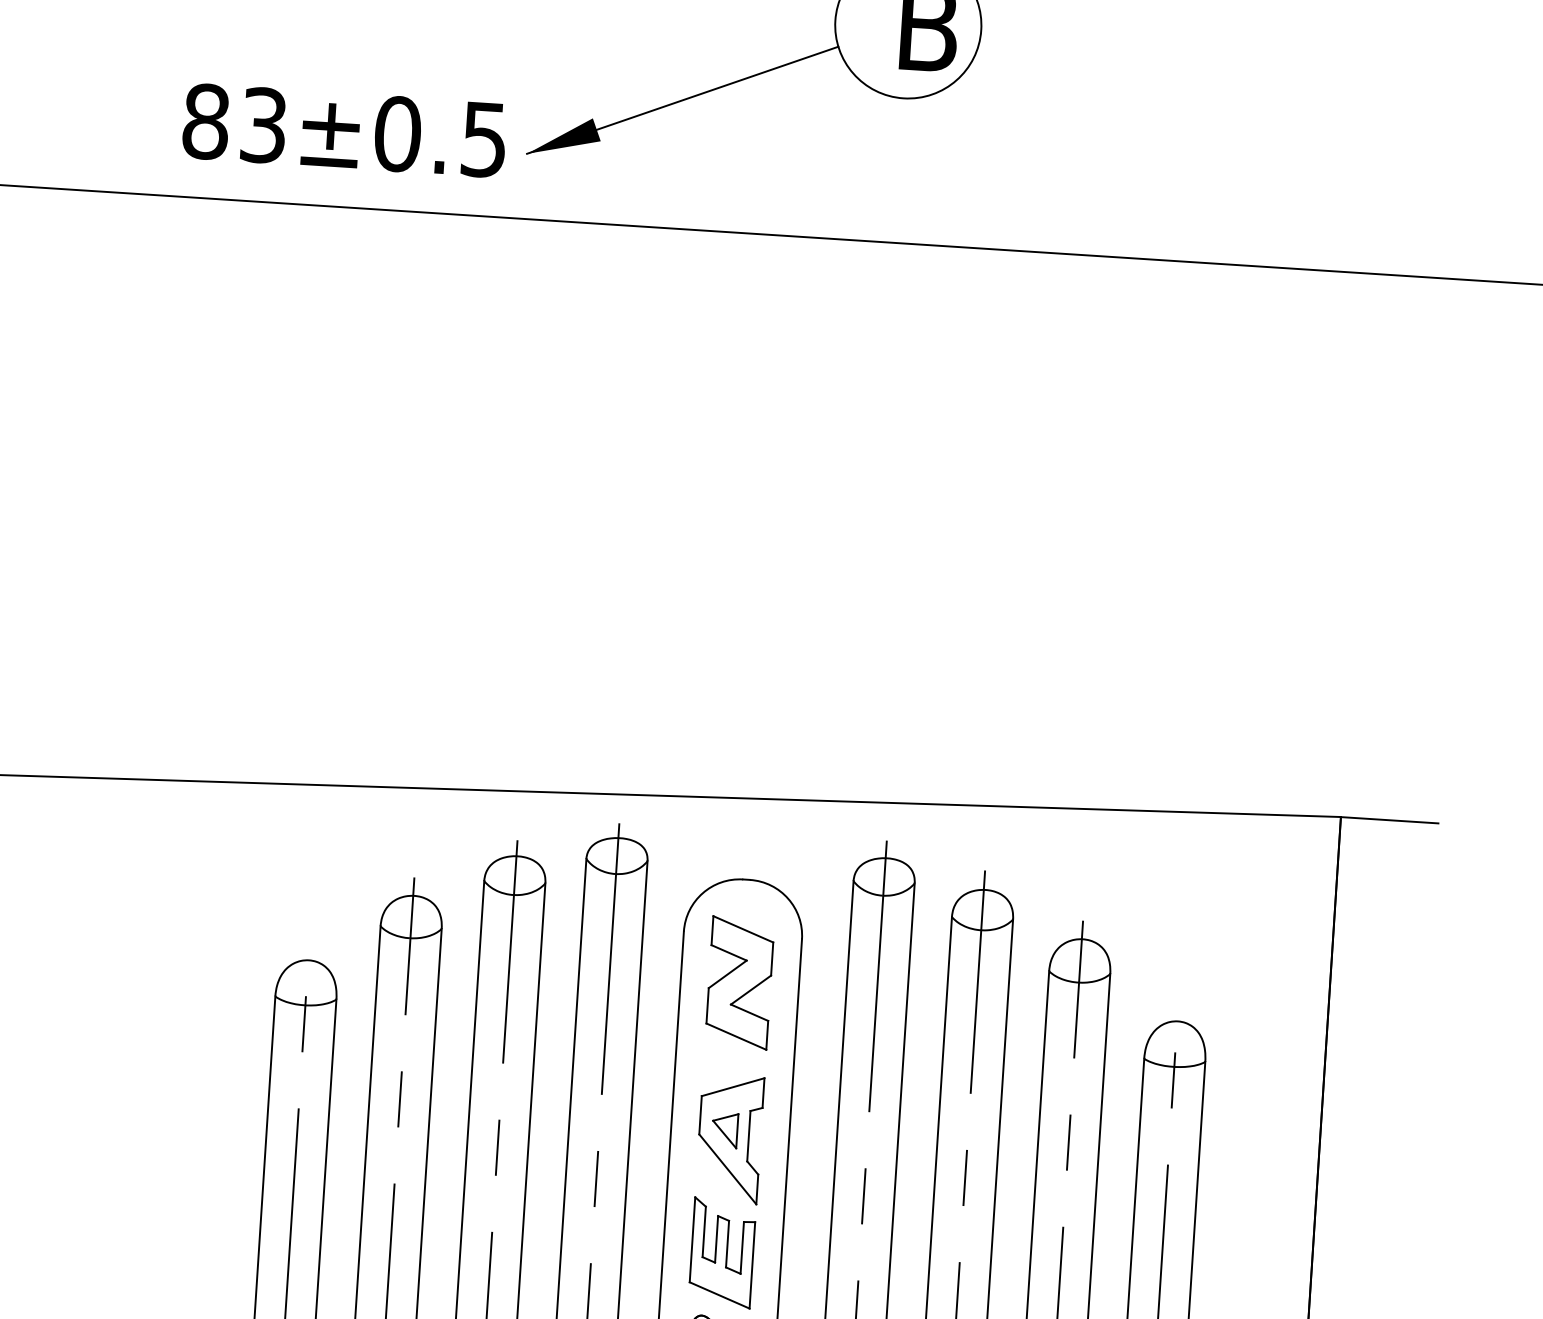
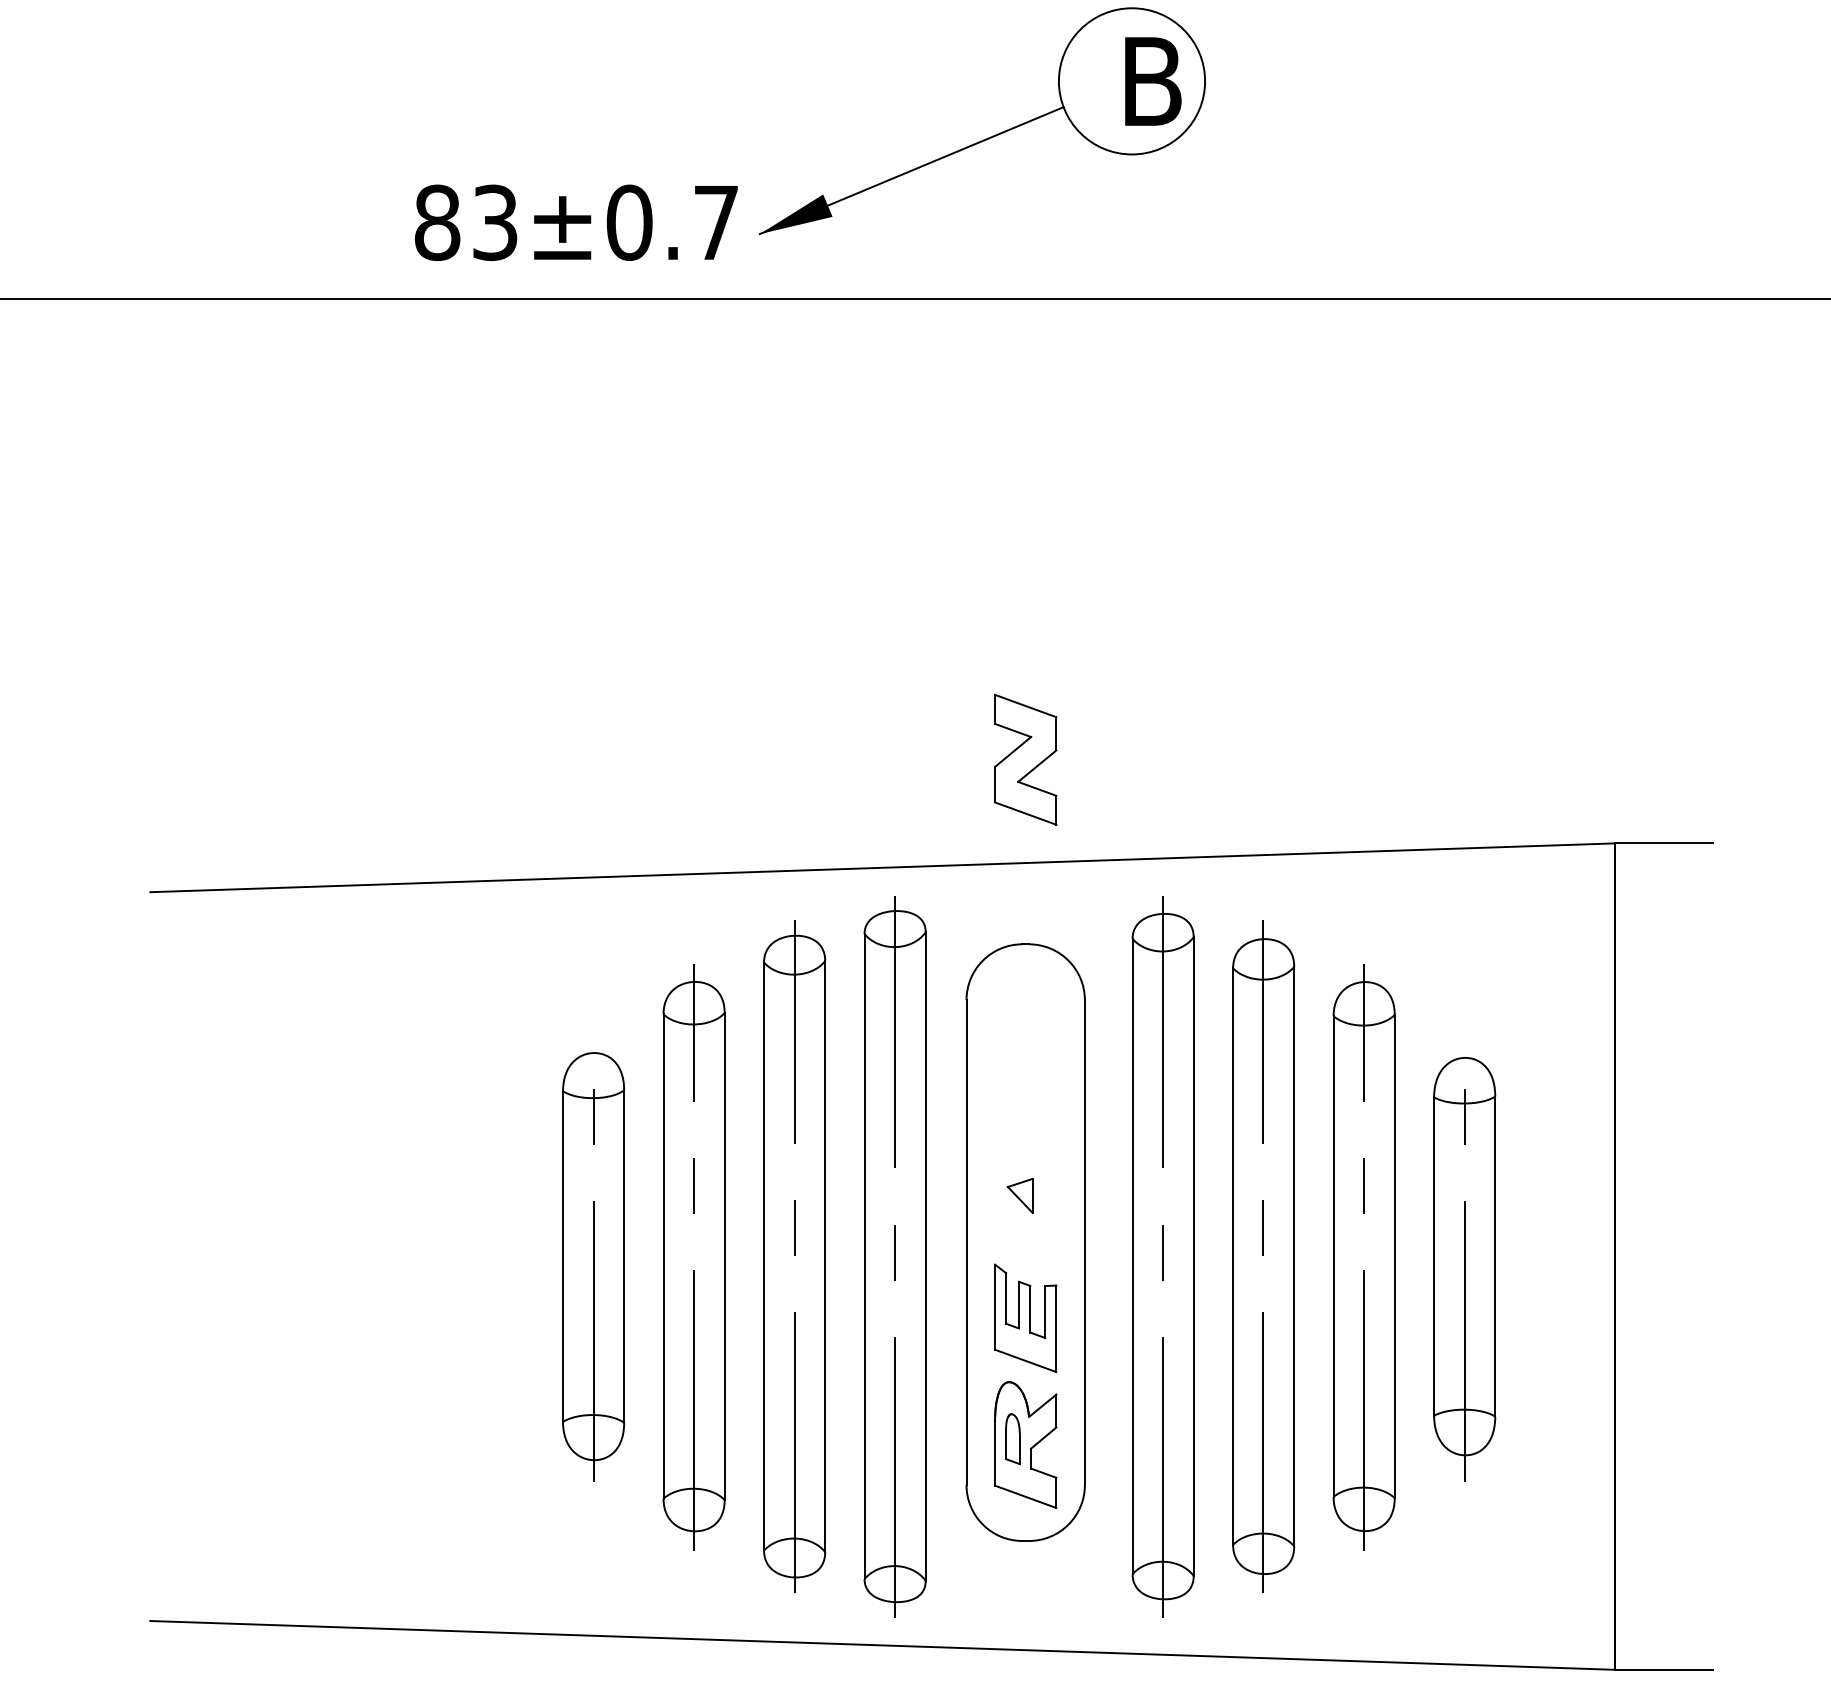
text: (483, 140) -> (715, 223), 83±0.5 -> 83±0.7
part: (739, 982) -> (1025, 759), moved
part: (729, 1139) -> (1025, 1204), removed

